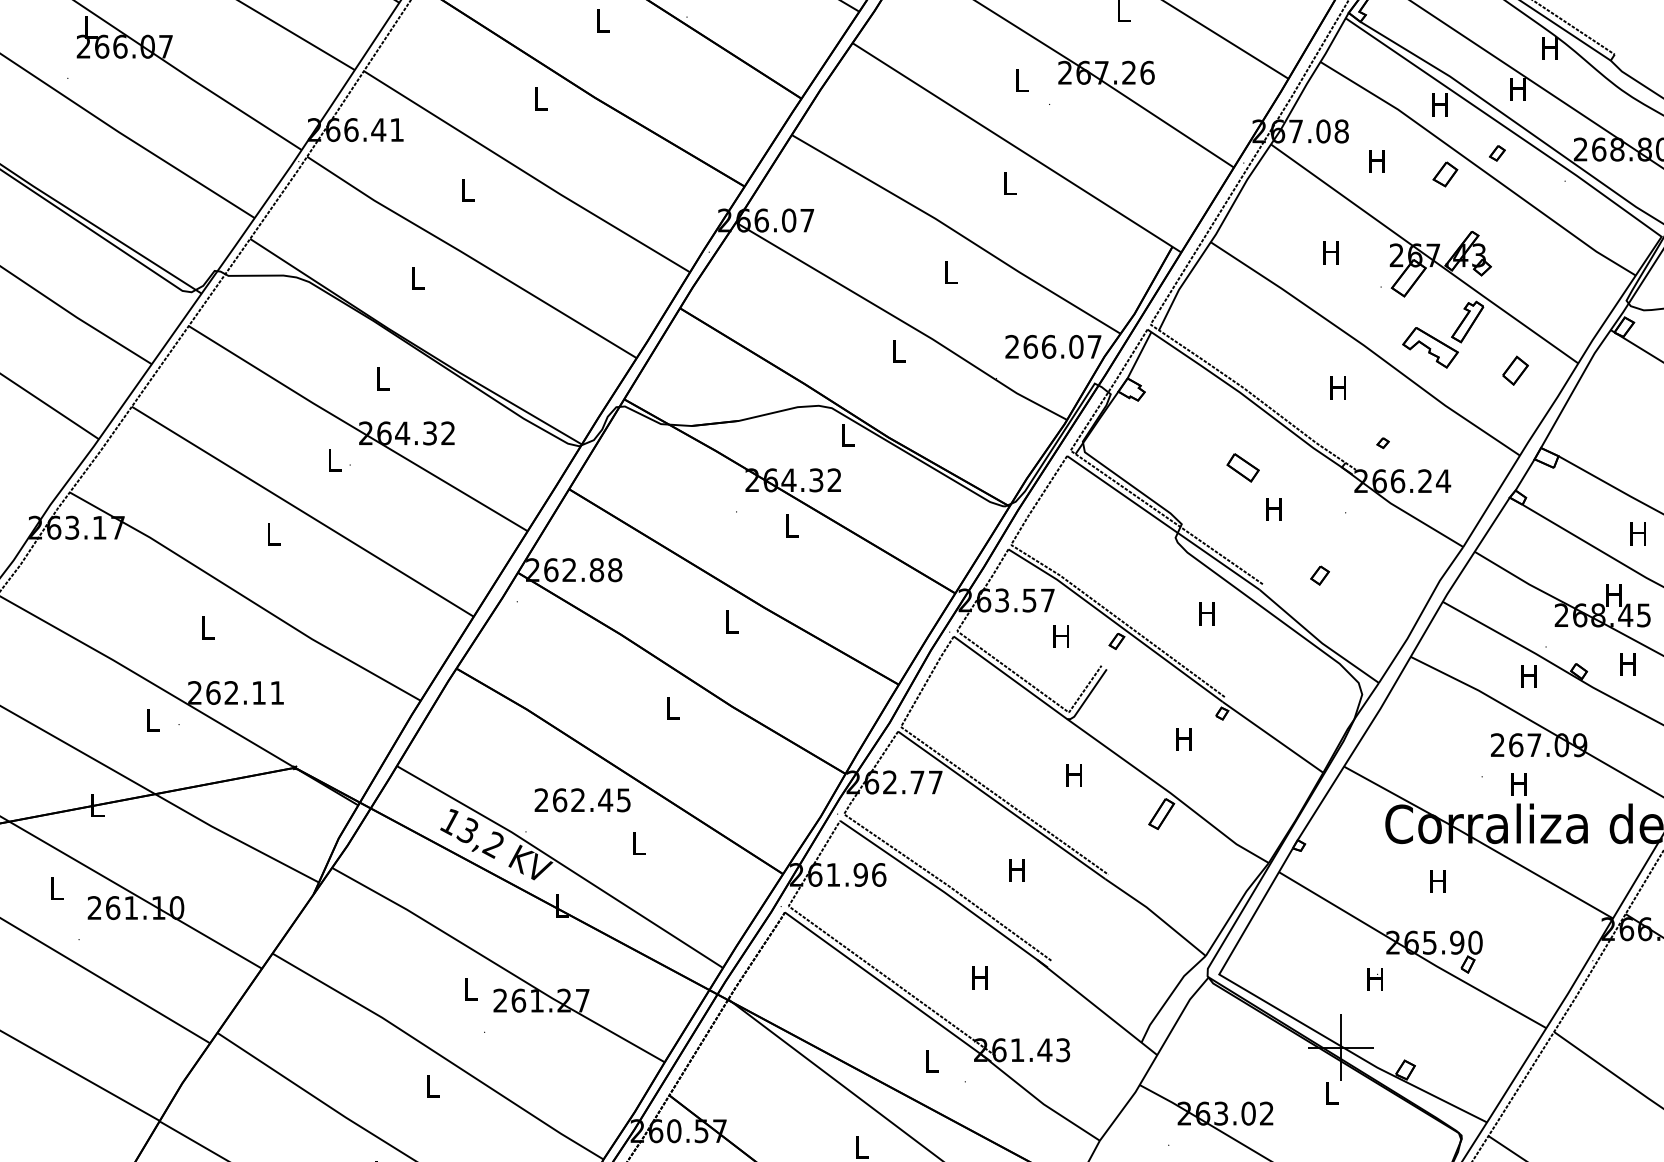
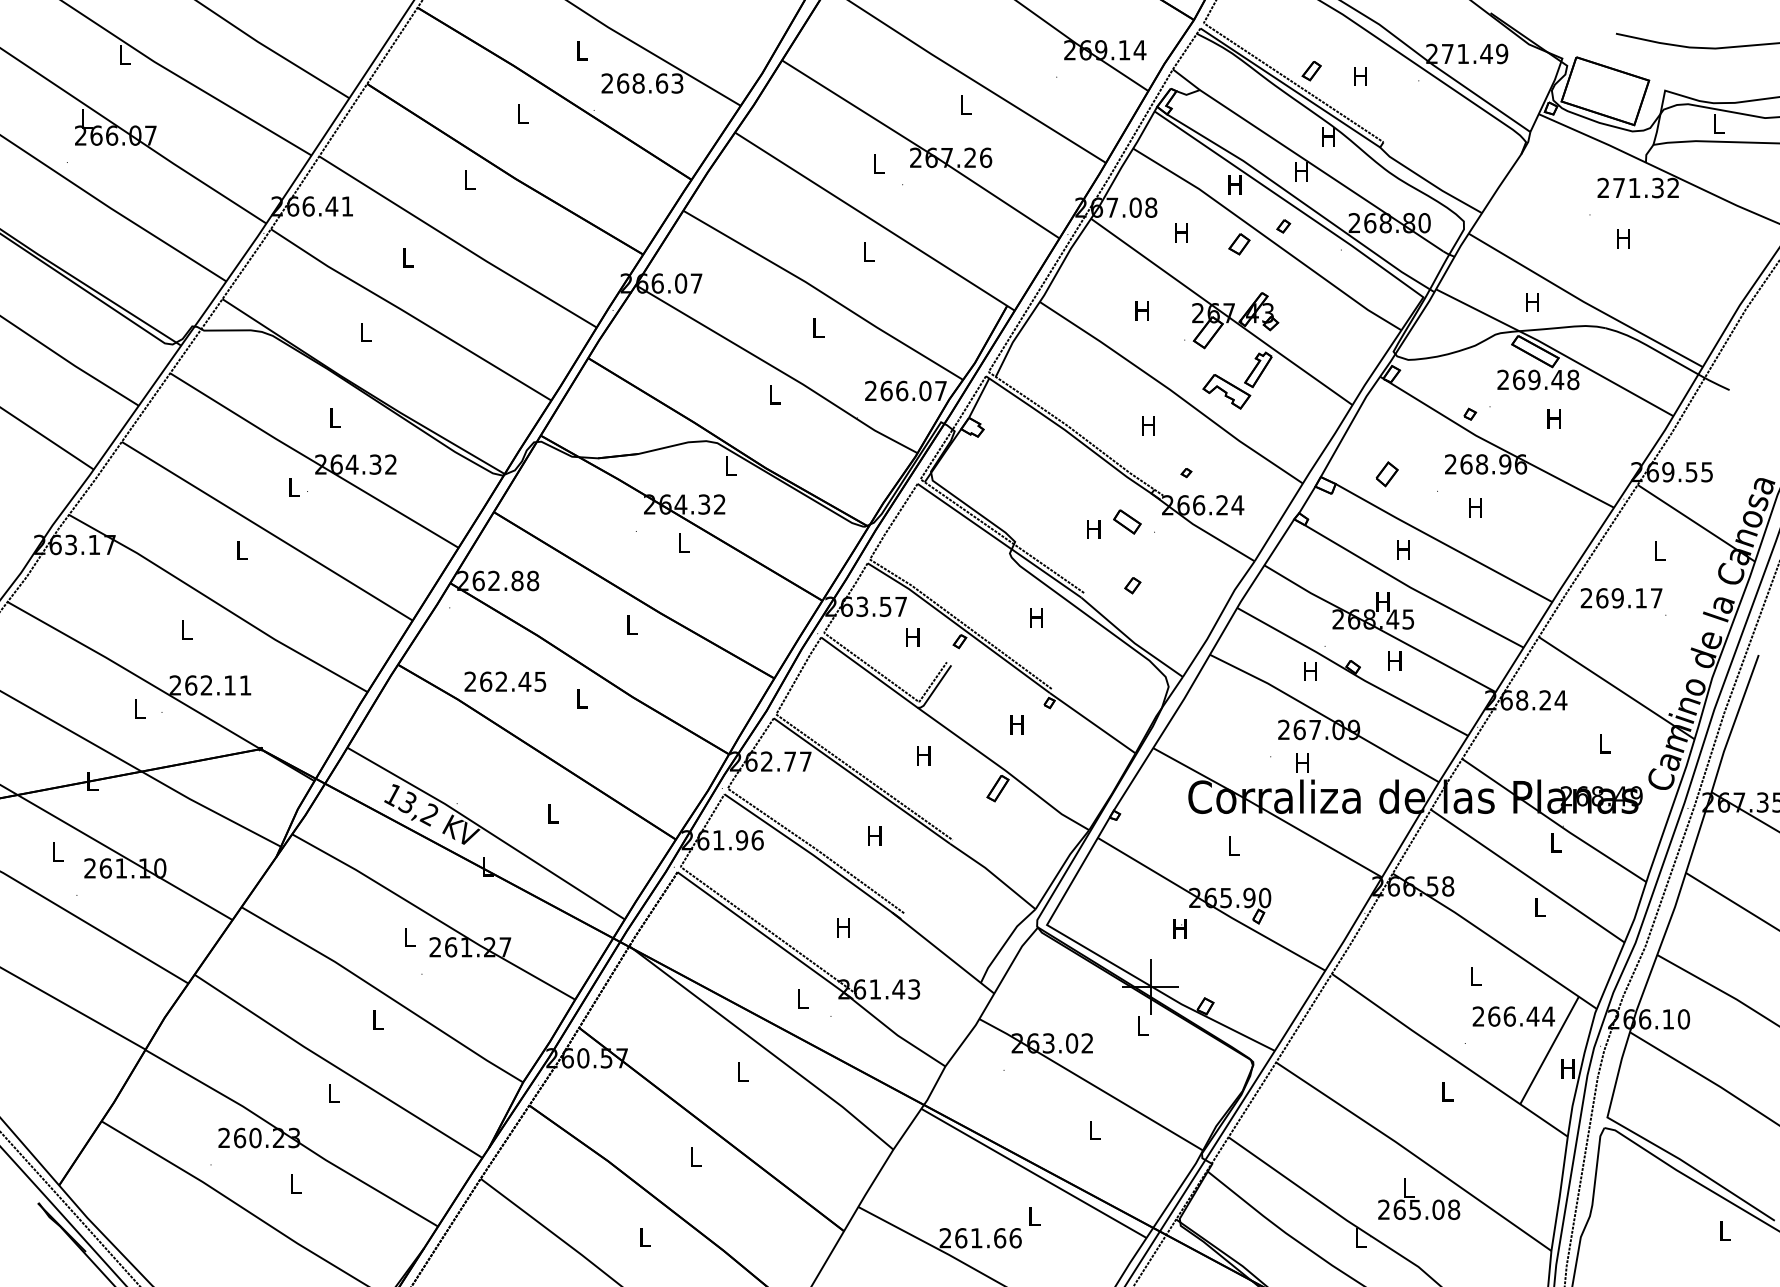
part: (1514, 370) -> (1386, 474), moved
part: (1243, 467) -> (1127, 521), moved
text: (582, 799) -> (505, 681), moved
text: (1437, 881) -> (1232, 845), H -> L

